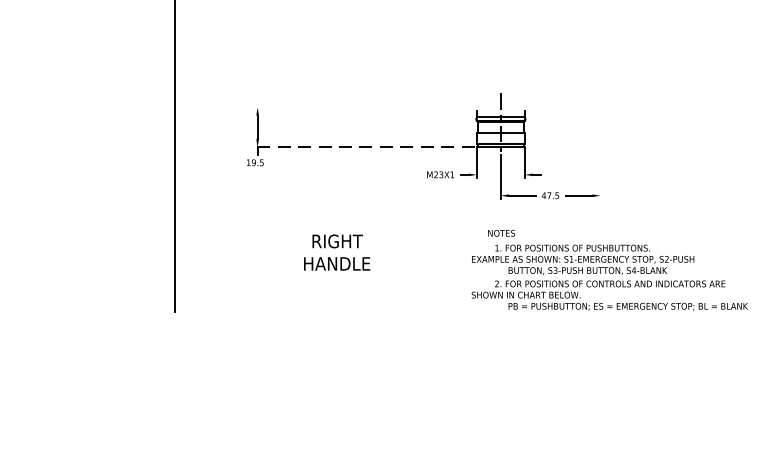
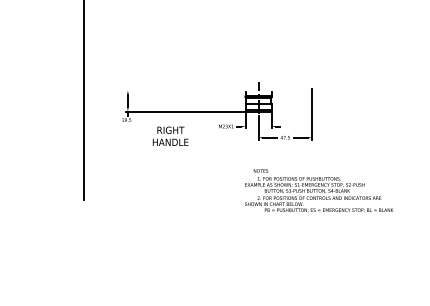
line: (362, 146) -> (184, 111), dashed -> solid
line: (601, 150) -> (312, 113), added
text: (336, 251) -> (170, 135), moved
text: (610, 269) -> (319, 190), moved

